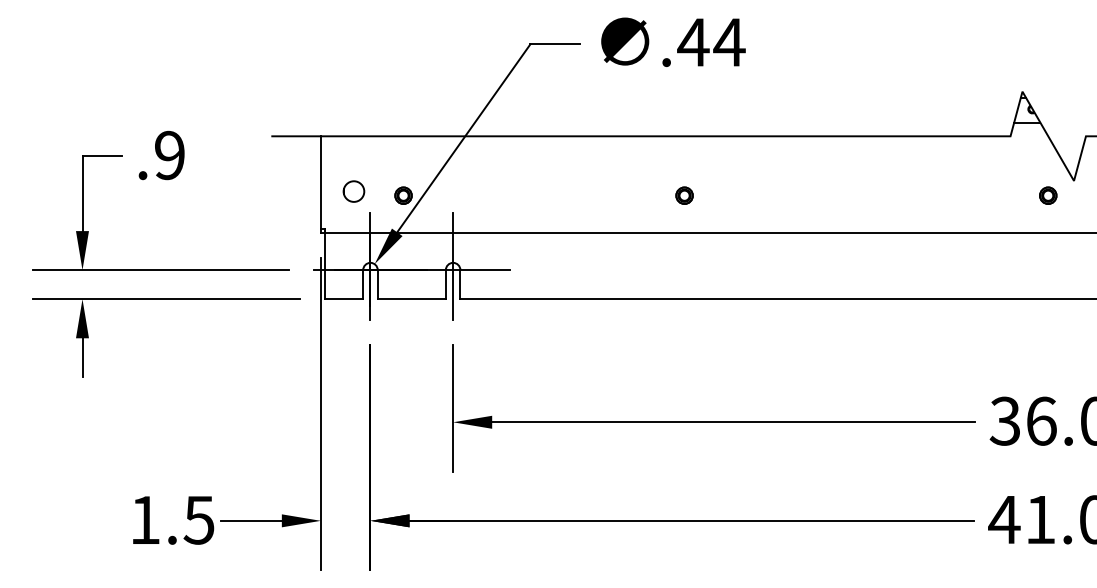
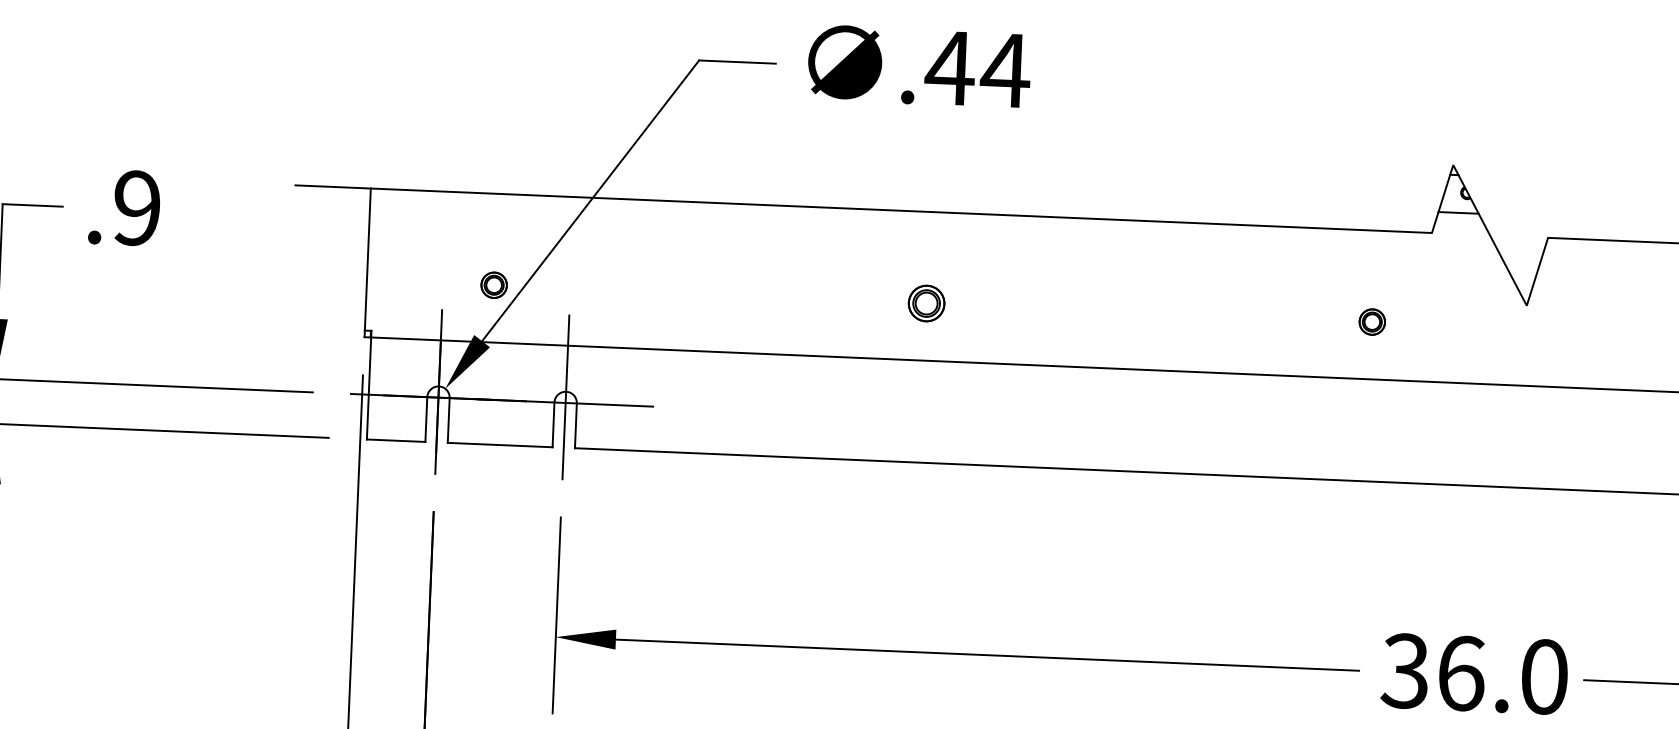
part: (353, 191) -> (417, 275), removed
part: (684, 195) -> (926, 303), size x1.4
part: (1048, 195) -> (1372, 321), moved

